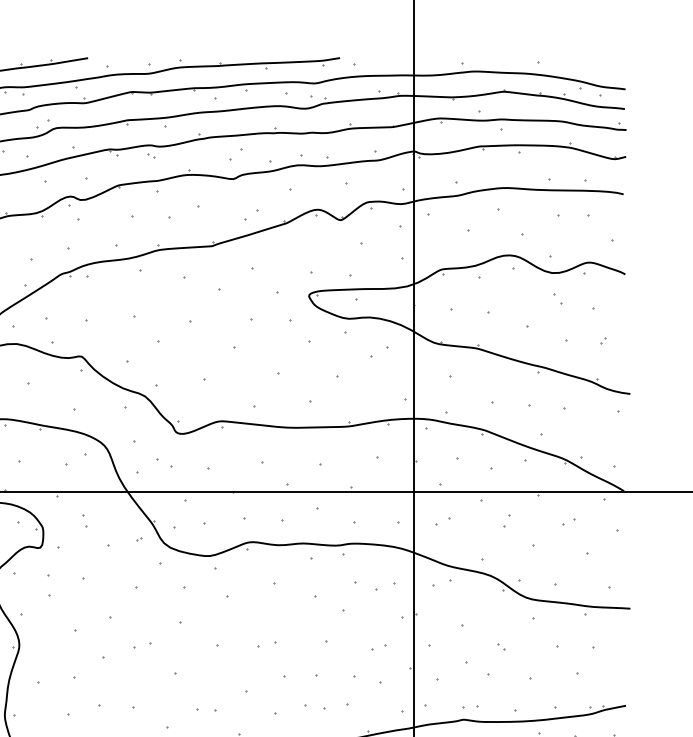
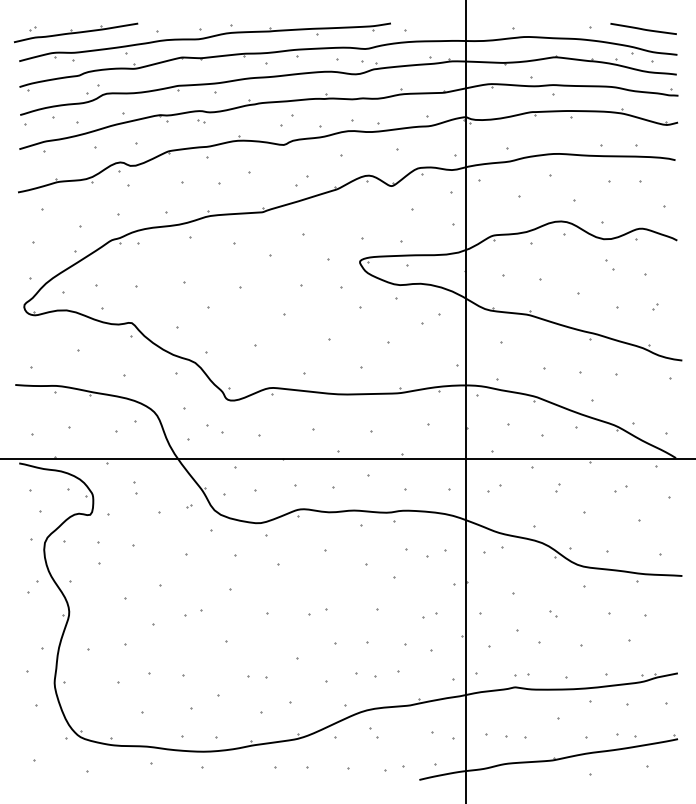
line: (591, 63) -> (643, 28), added
part: (505, 520) -> (557, 487), size x0.62

